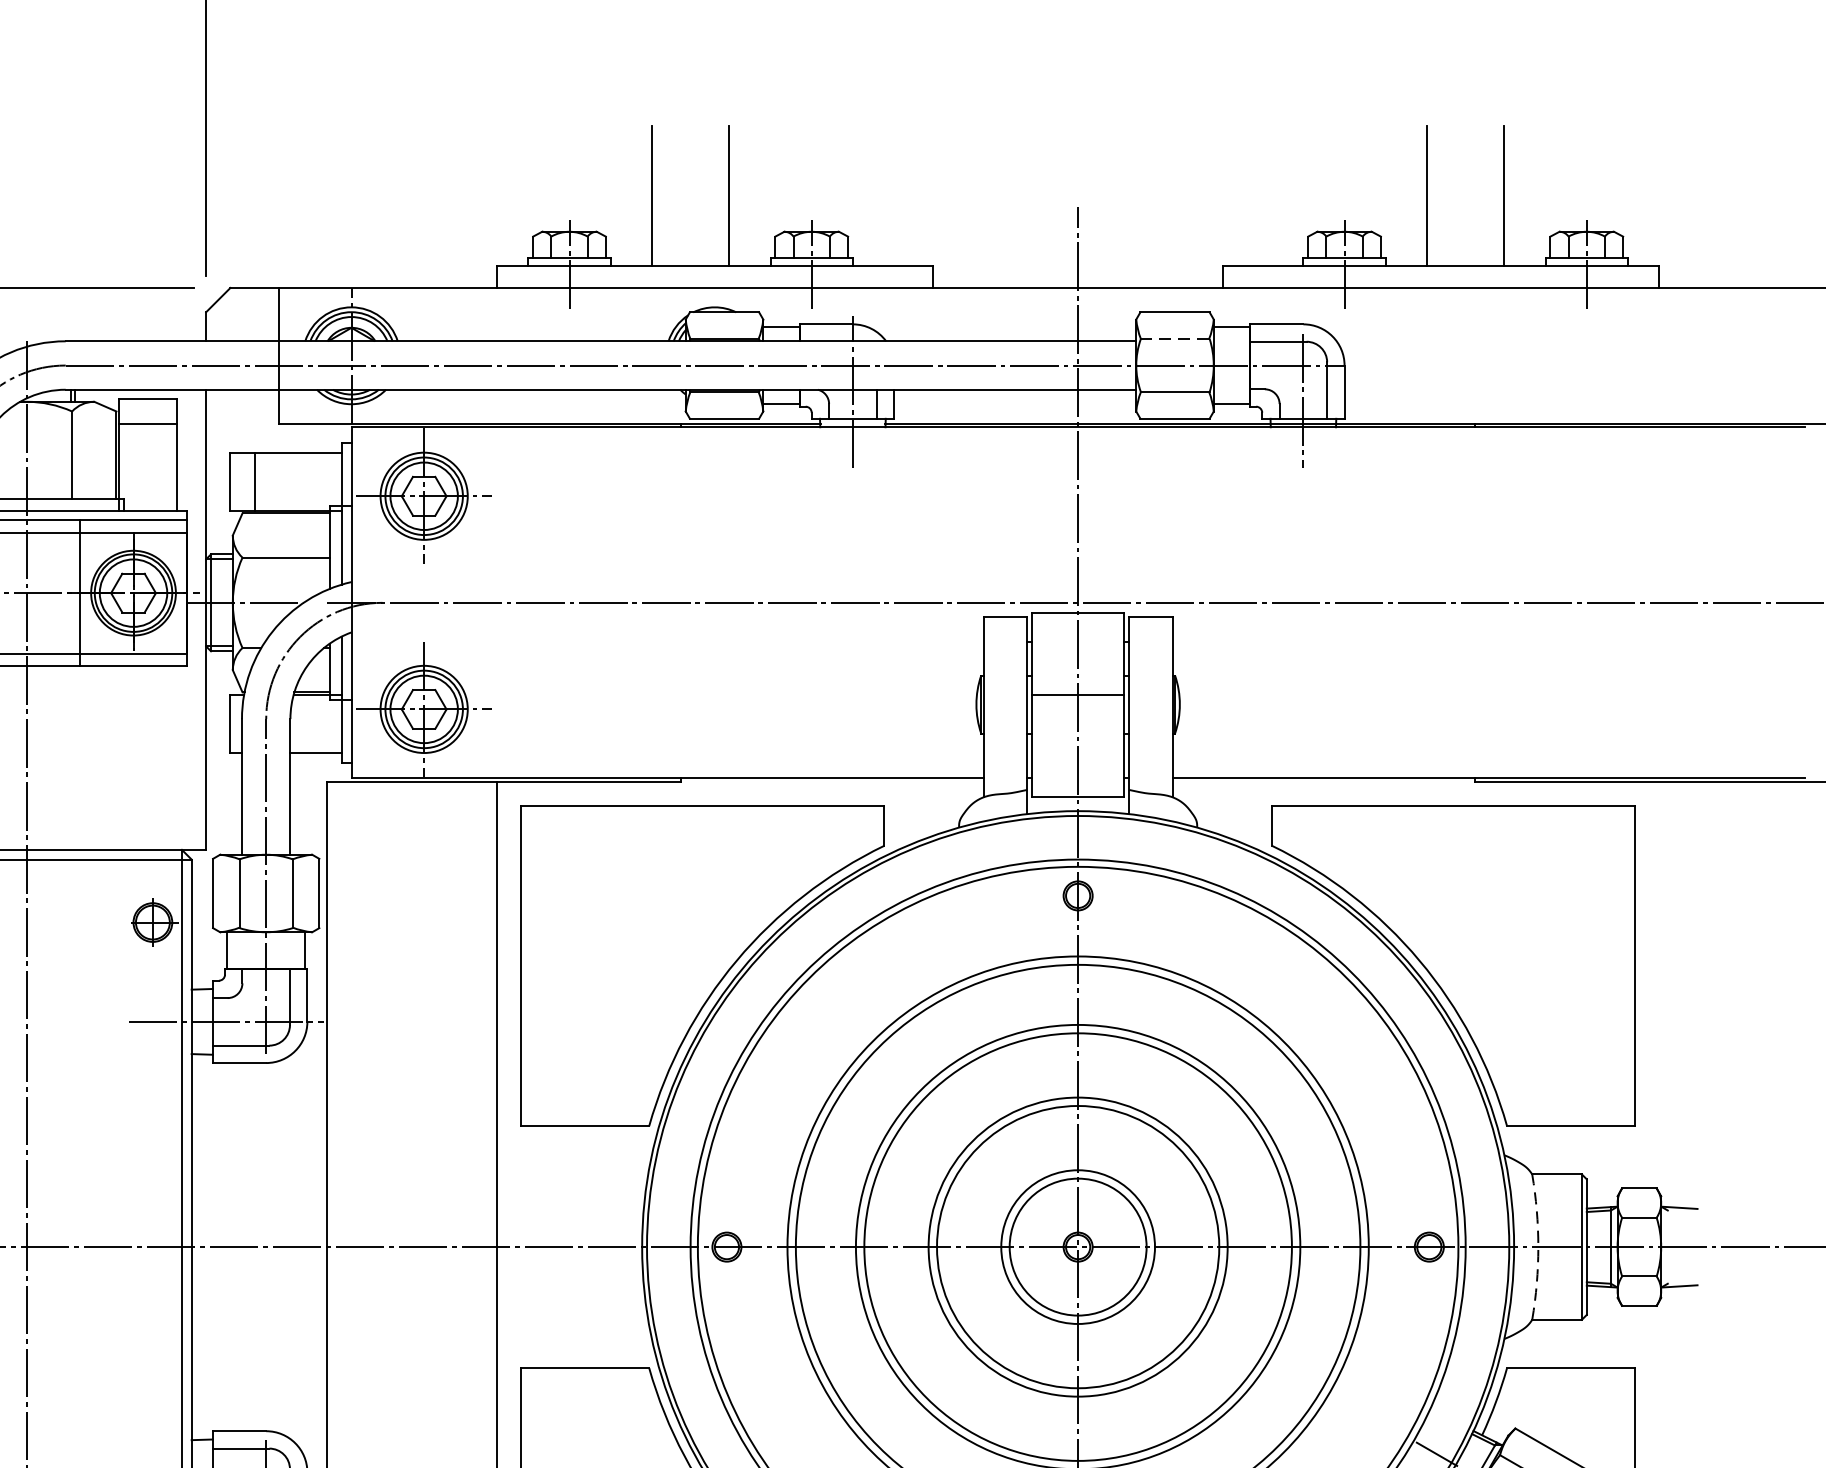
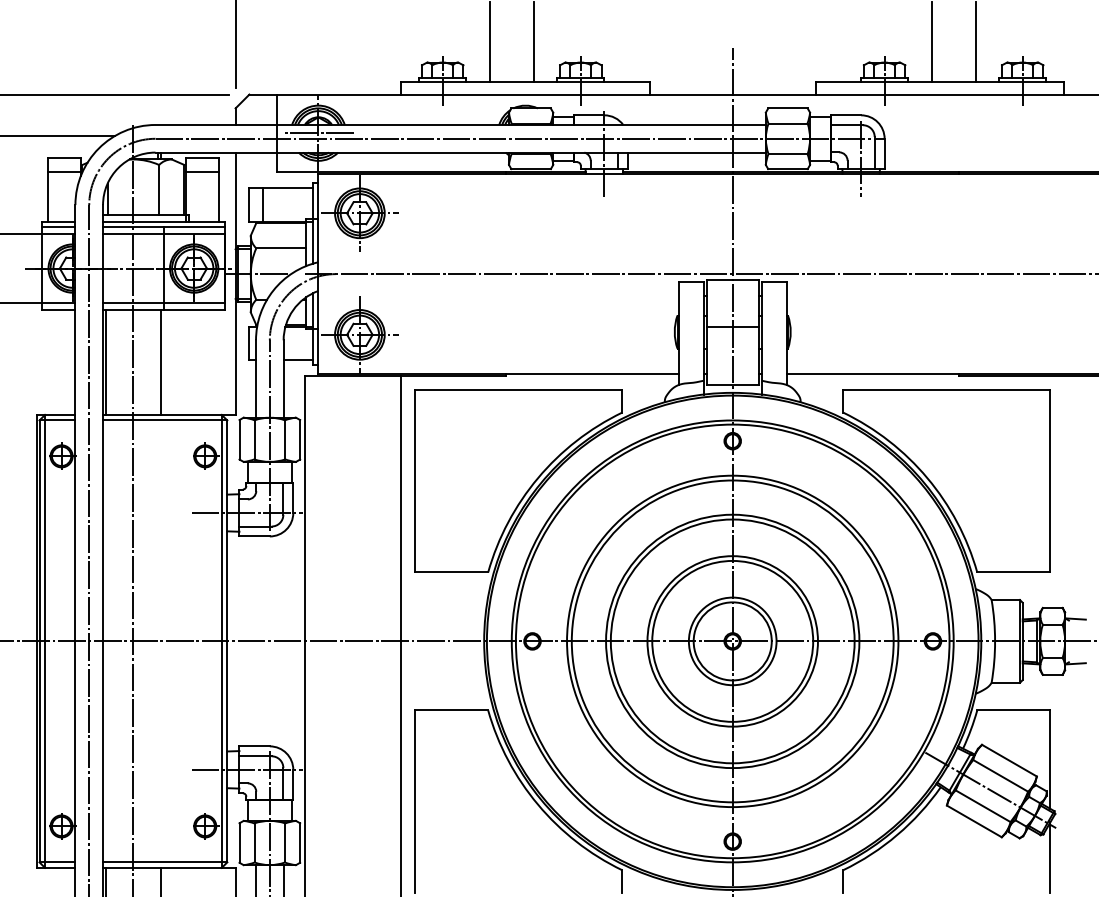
line: (1175, 338) -> (788, 123), dashed -> solid
line: (349, 356) -> (317, 133), added
line: (76, 757) -> (161, 362), added
arc: (1539, 1247) -> (995, 641), dashed -> solid

